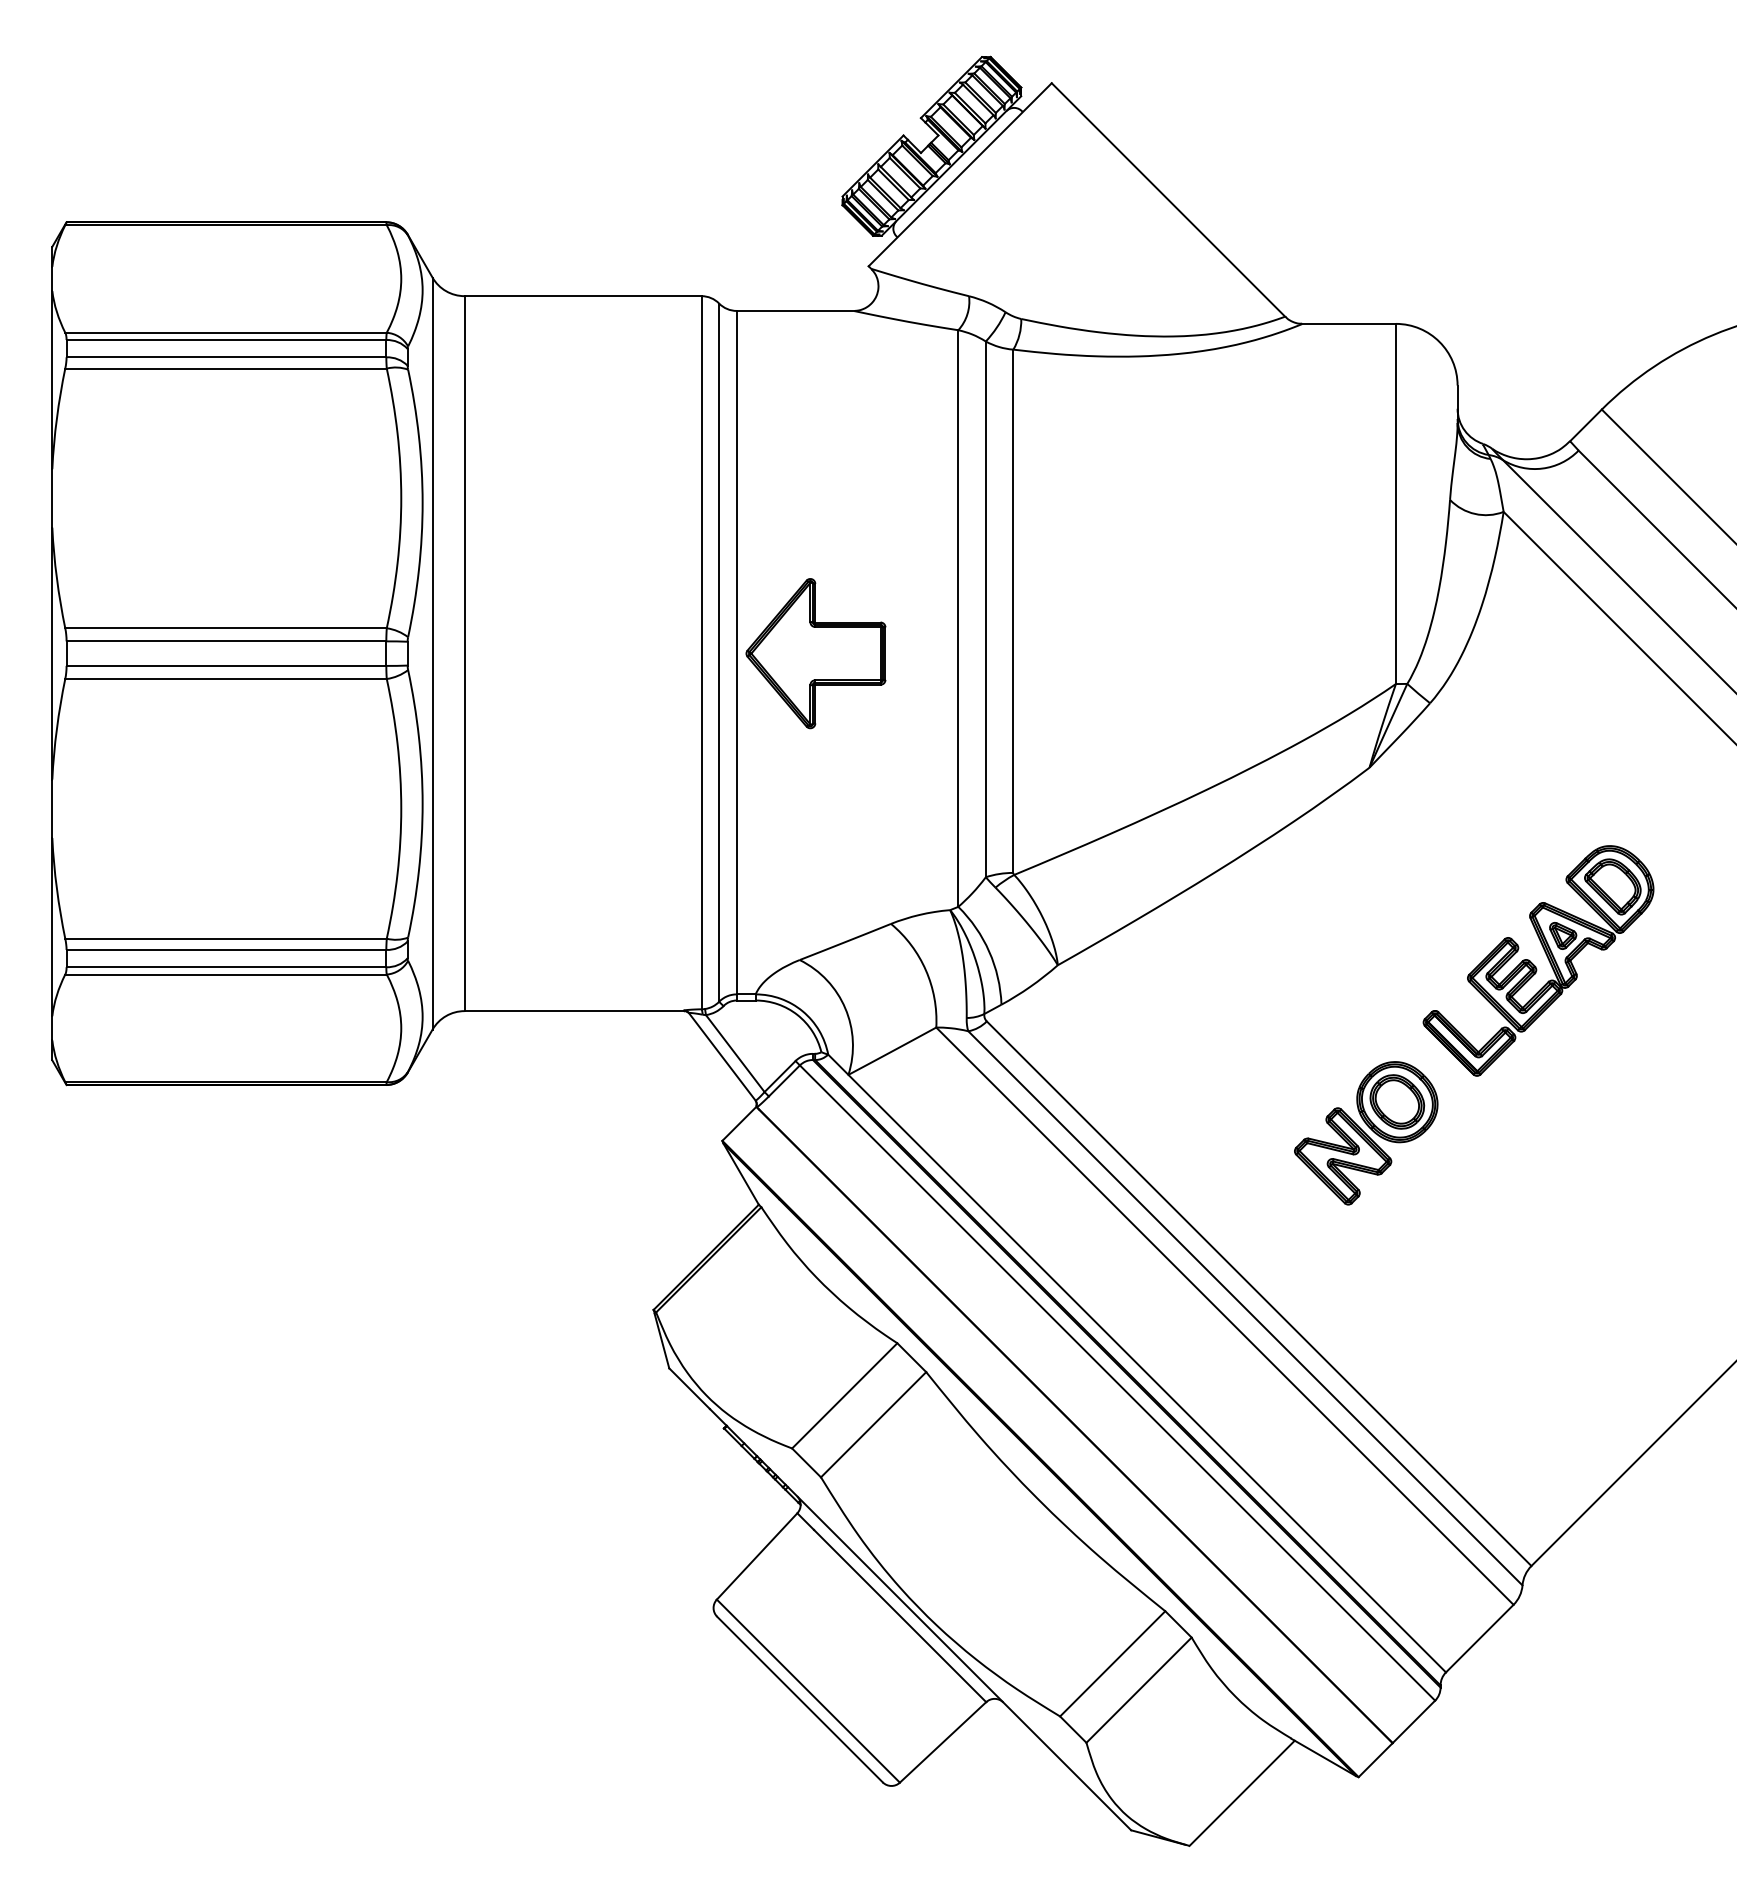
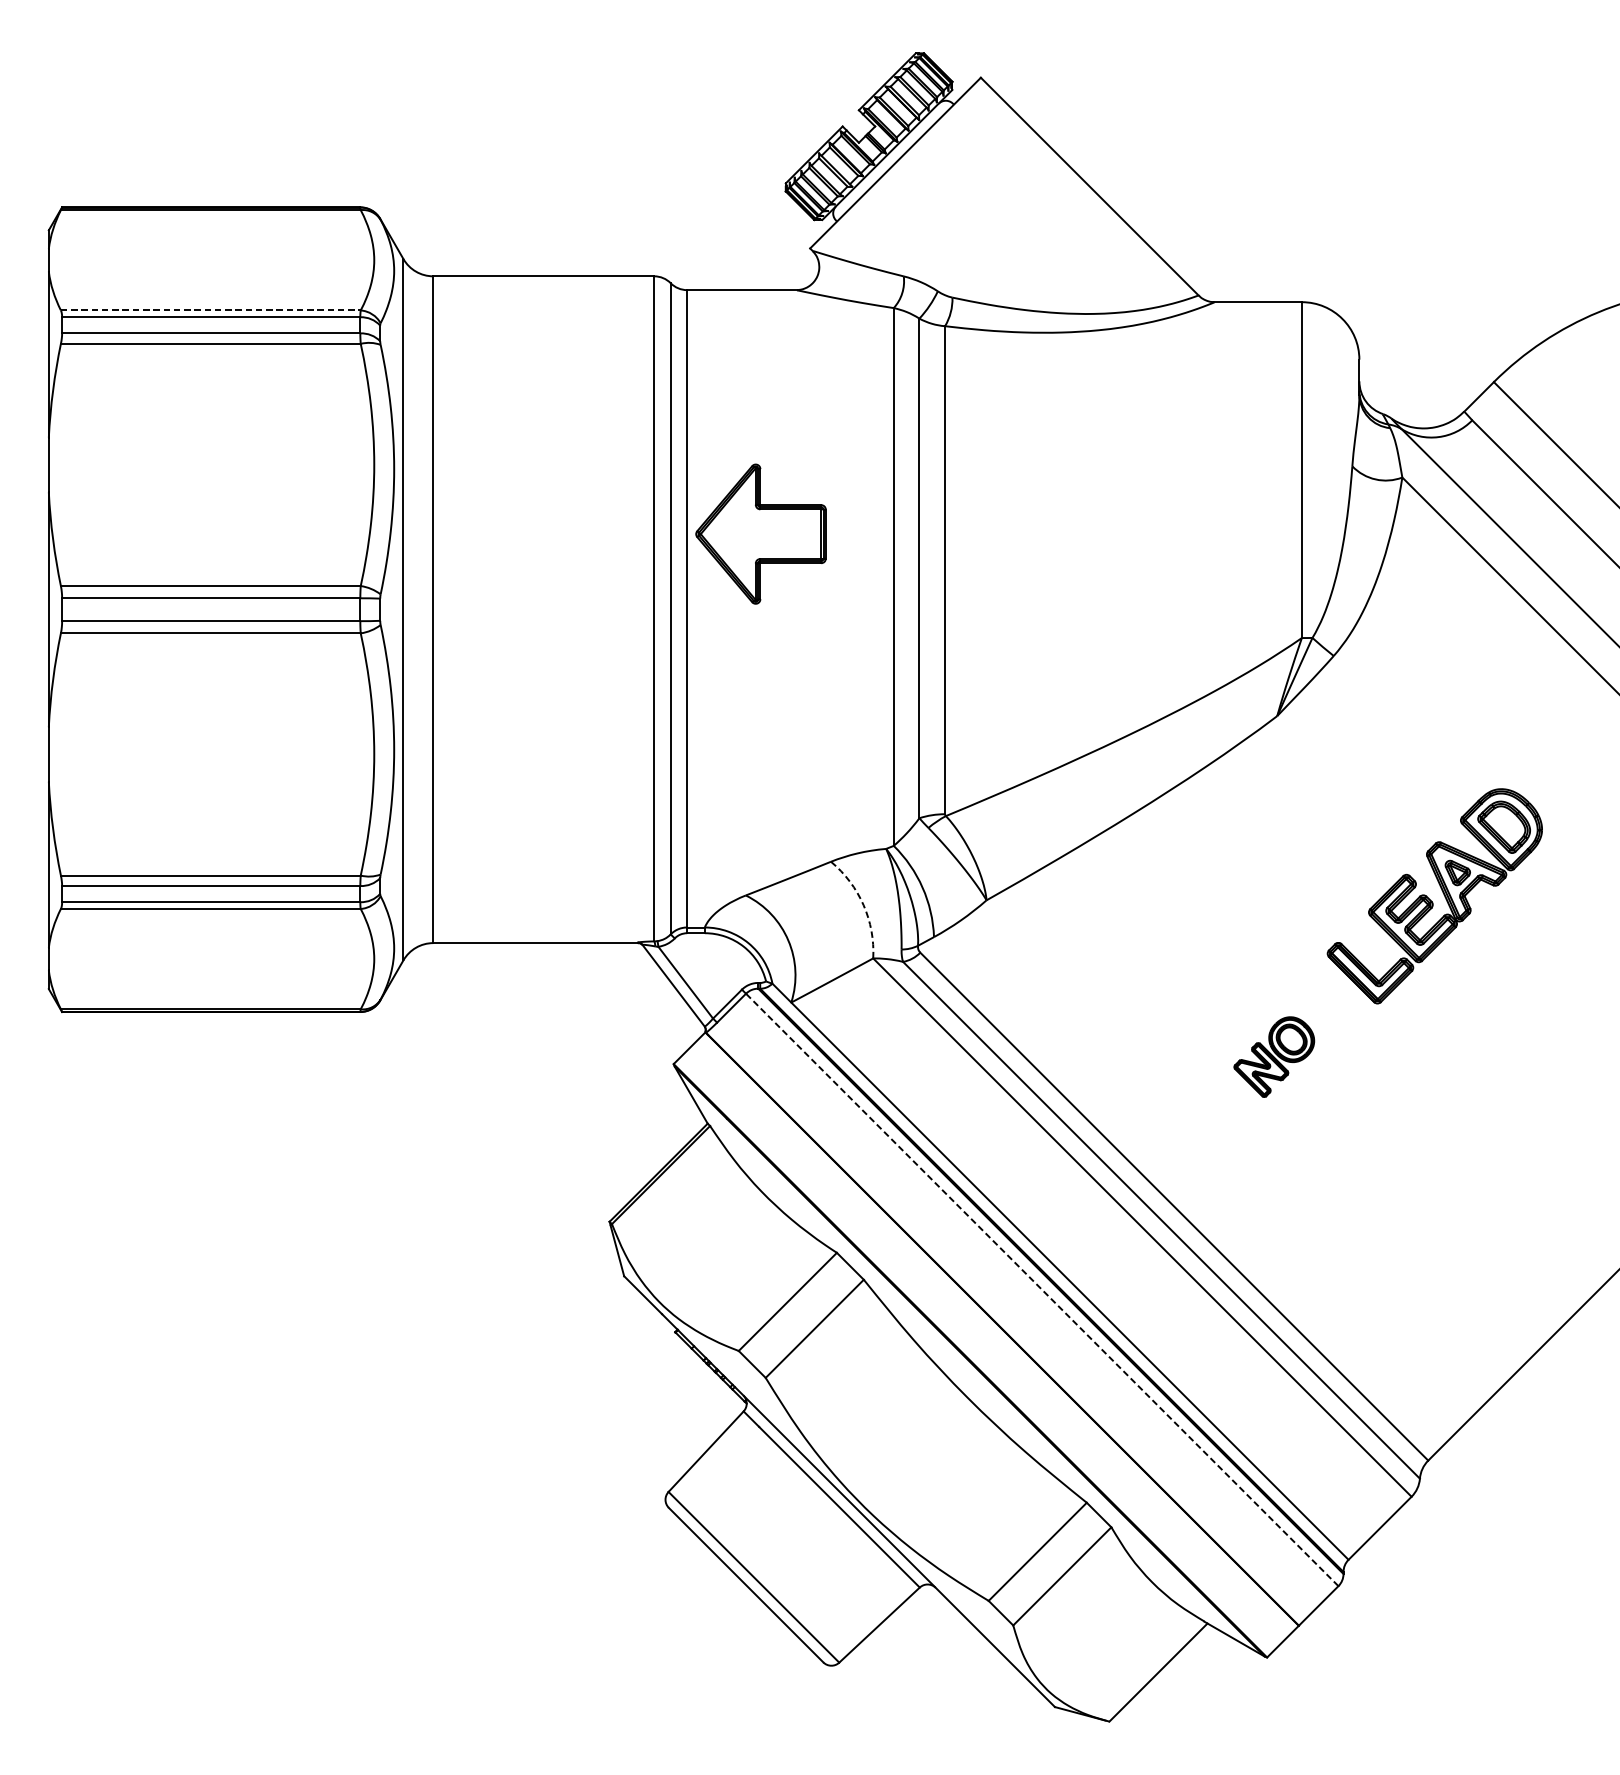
line: (226, 332) -> (211, 310), solid -> dashed
part: (815, 653) -> (760, 534), moved
arc: (925, 970) -> (863, 905), solid -> dashed
part: (1366, 1133) -> (1274, 1057), size x0.6
line: (1117, 1382) -> (1042, 1289), solid -> dashed

